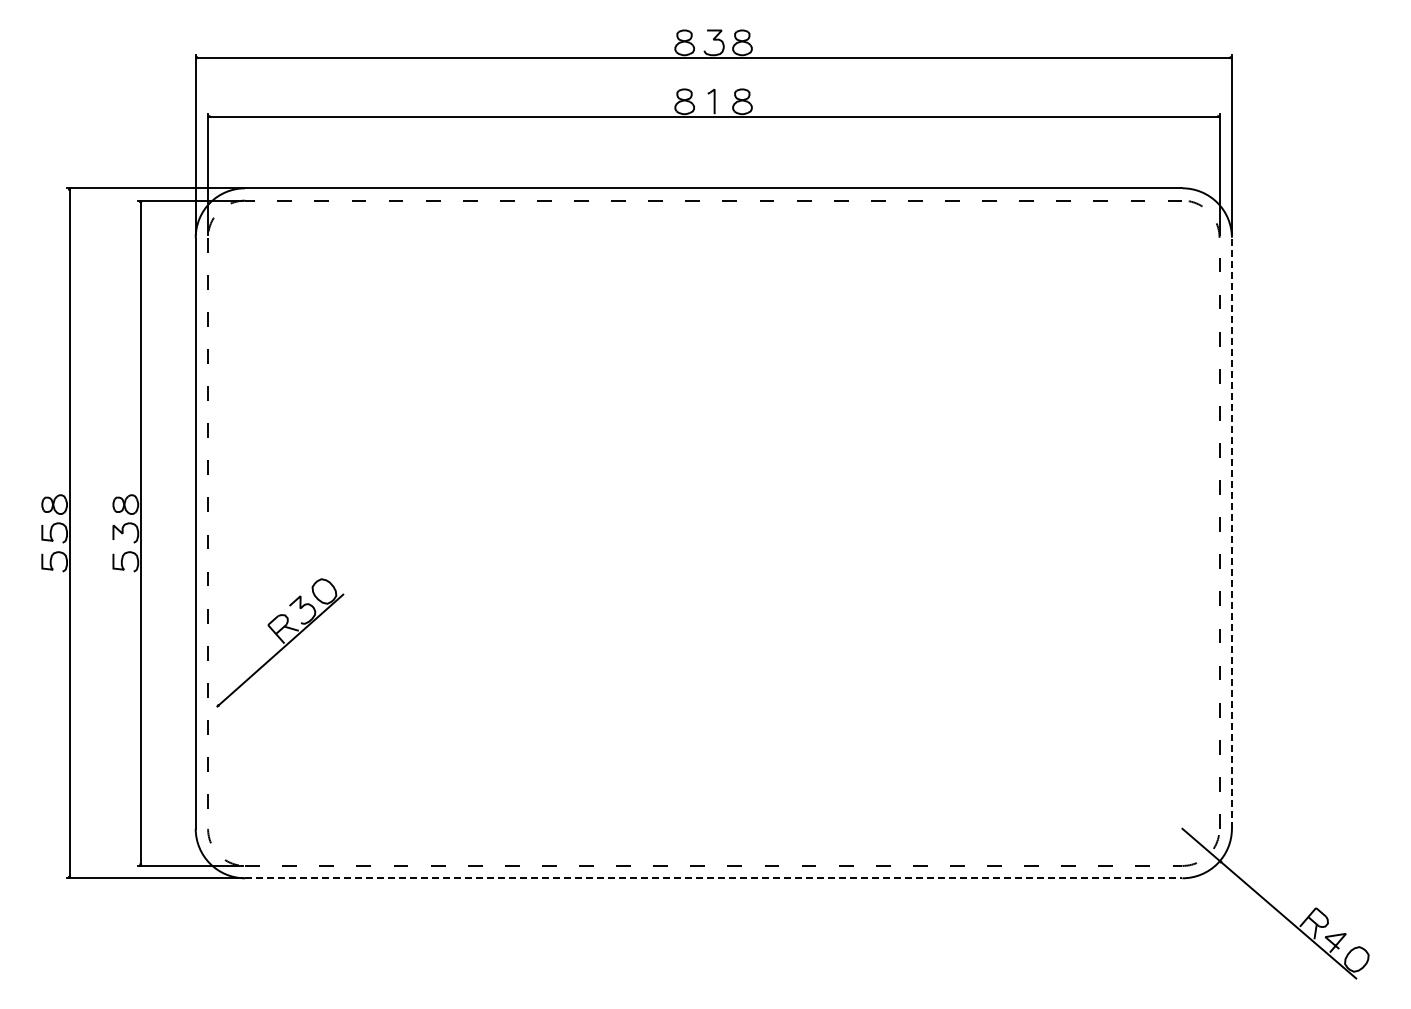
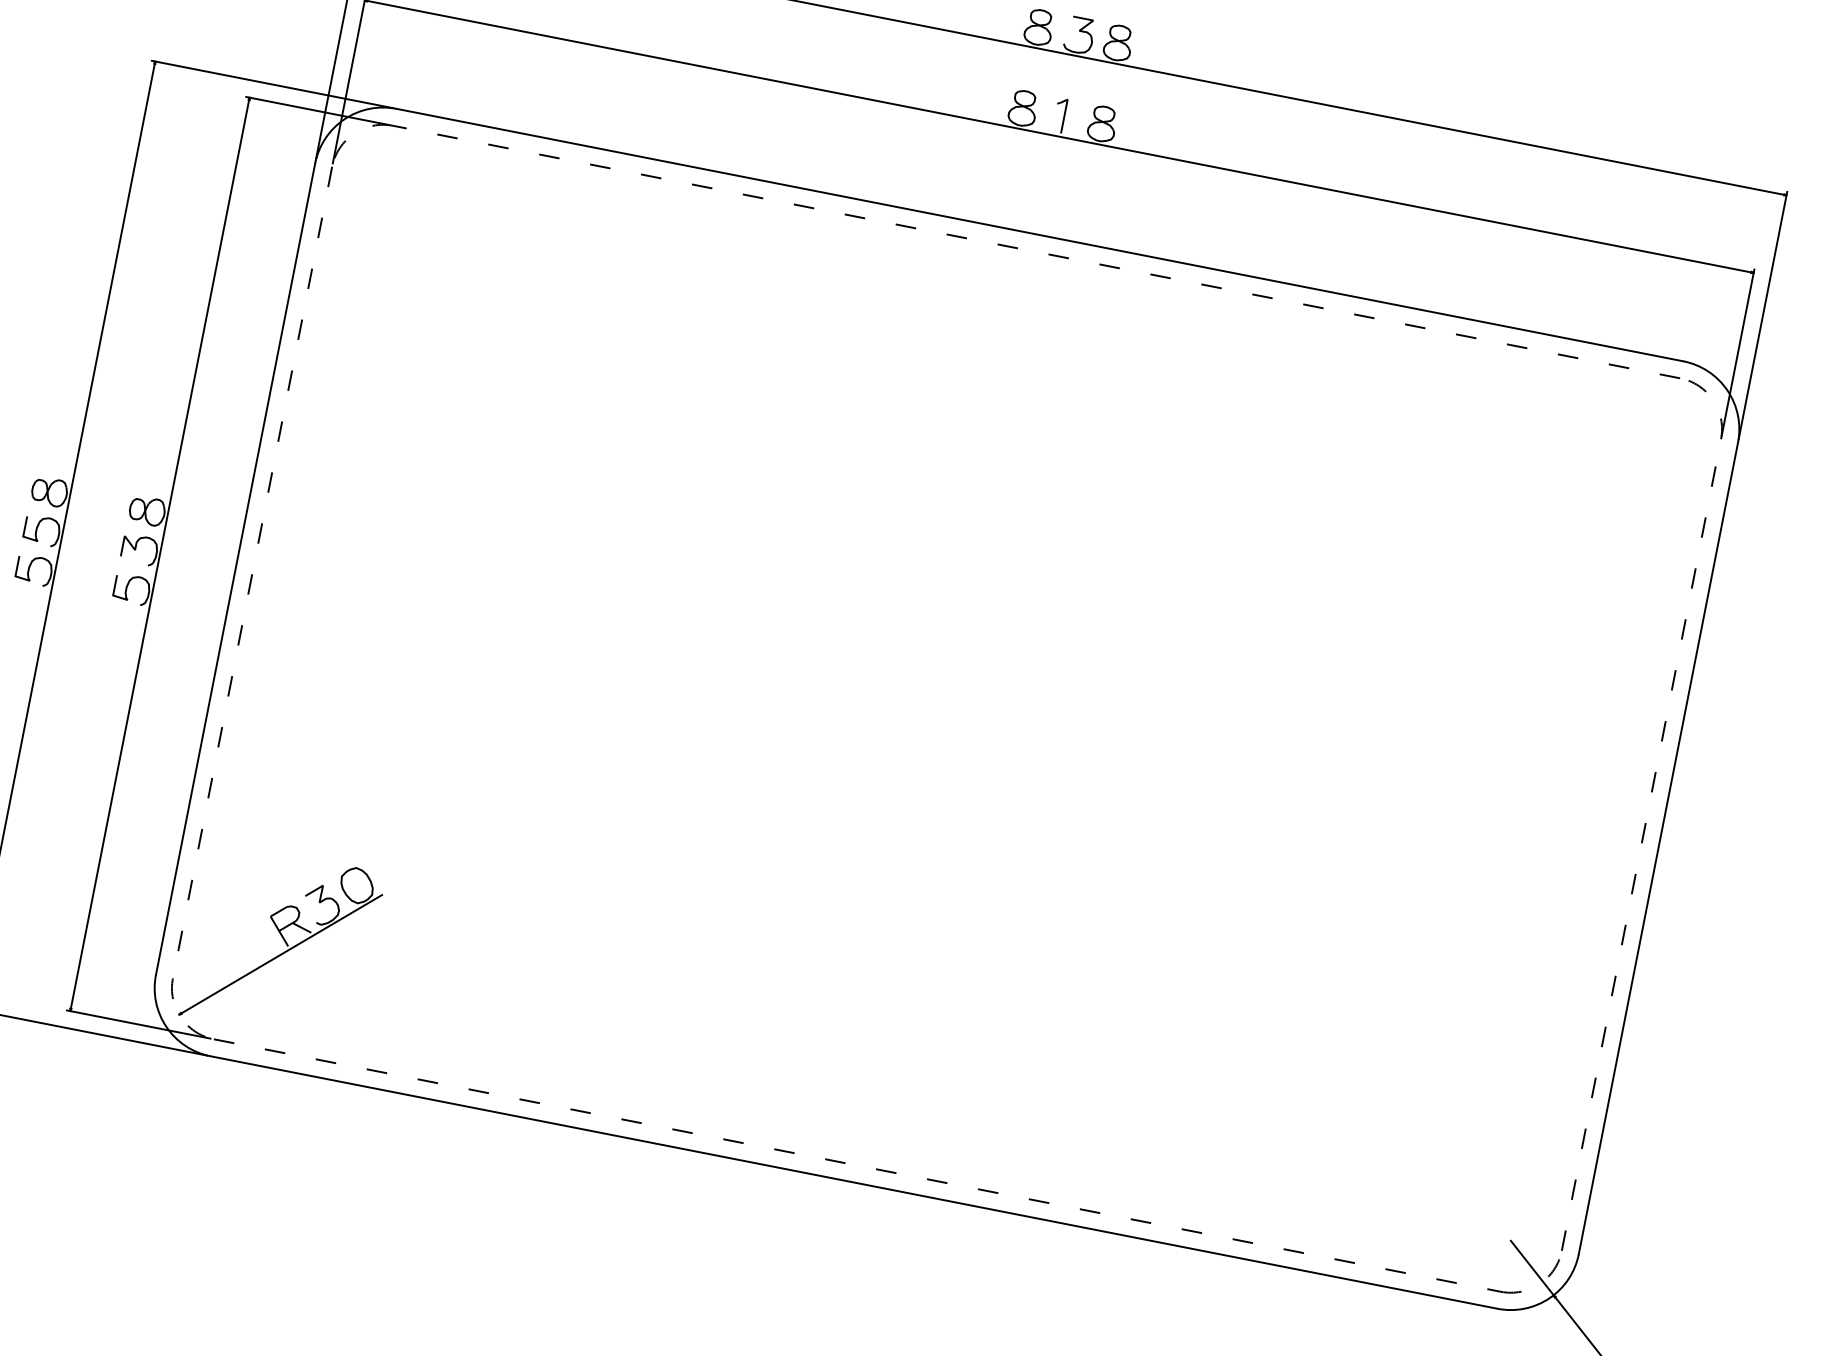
line: (1231, 533) -> (1657, 848), dashed -> solid
part: (280, 642) -> (282, 943), moved
line: (713, 878) -> (853, 1182), dashed -> solid

